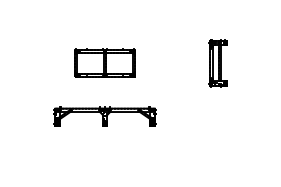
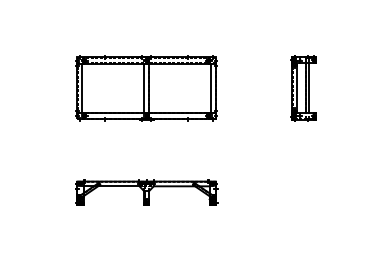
part: (105, 63) -> (146, 88), size x1.67
part: (105, 116) -> (146, 192), moved

